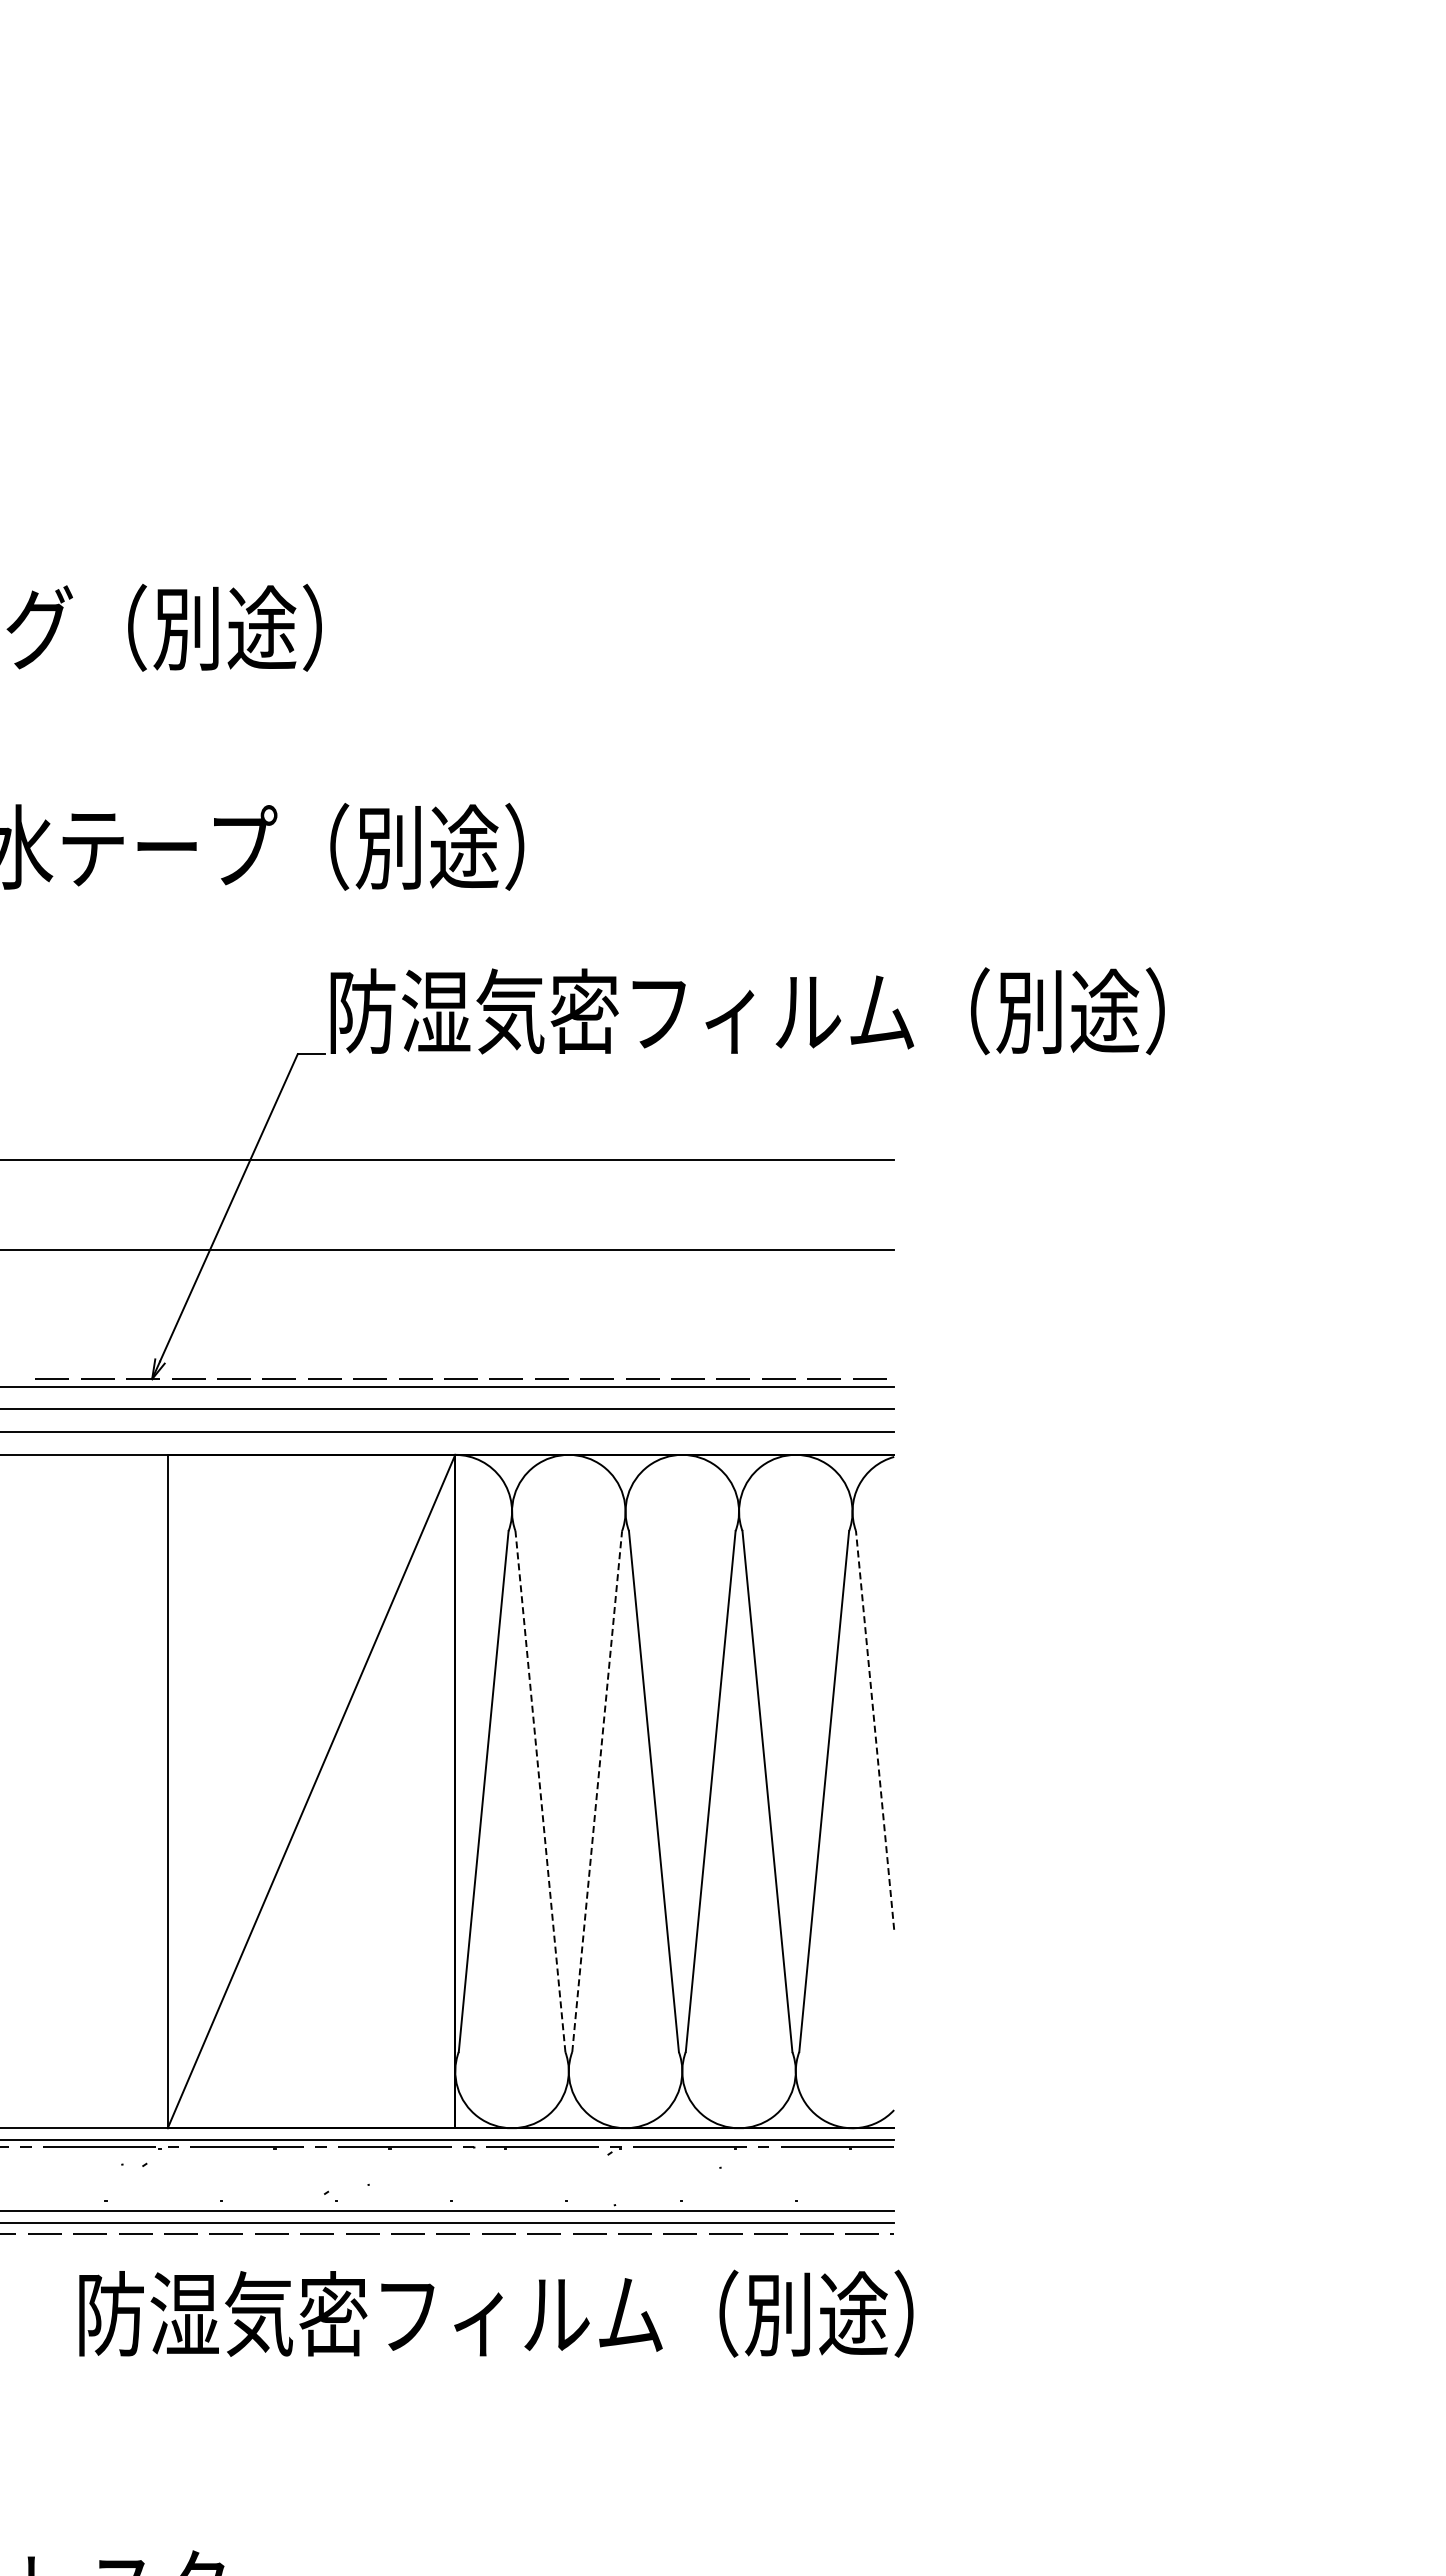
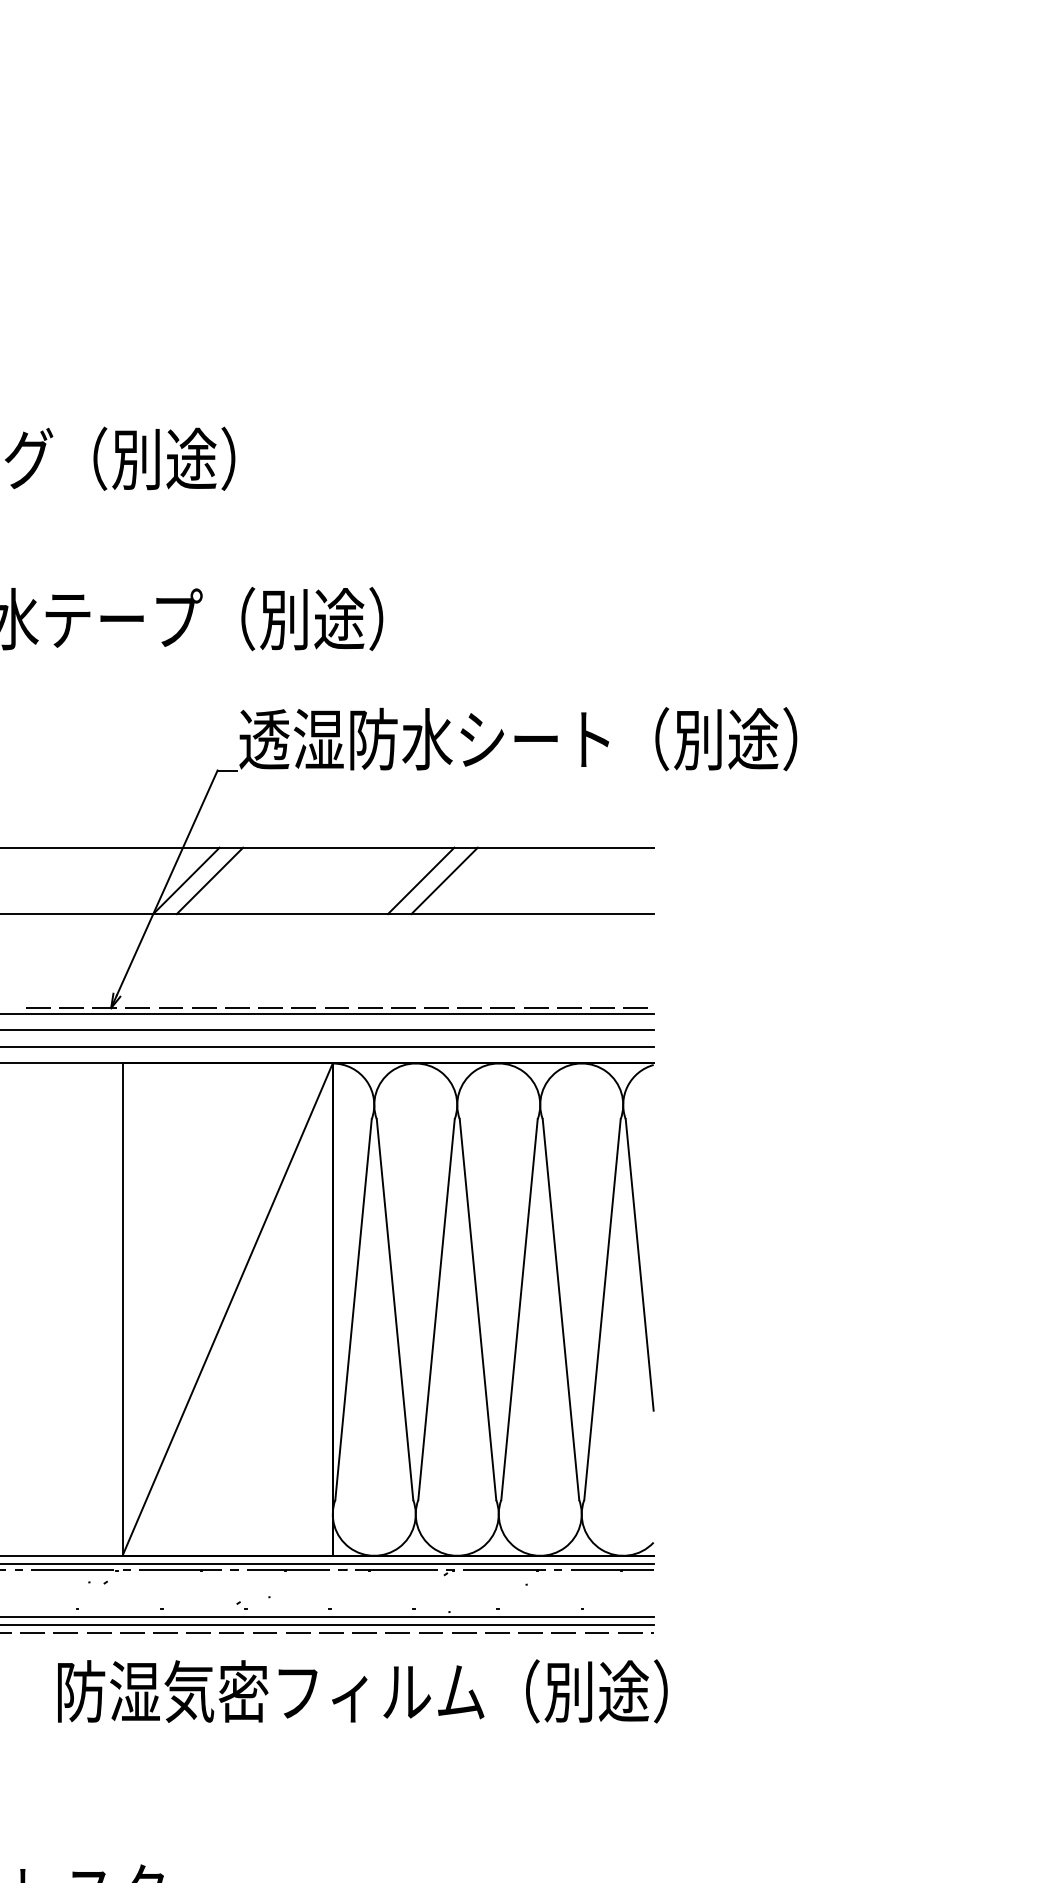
text: (745, 1011) -> (544, 739), 防湿気密フィルム（別途） -> 透湿防水シート（別途）
line: (254, 1204) -> (185, 880), added
line: (286, 1204) -> (209, 880), added
line: (575, 1204) -> (420, 880), added
line: (607, 1204) -> (444, 880), added
line: (875, 1729) -> (639, 1264), dashed -> solid
line: (540, 1791) -> (395, 1309), dashed -> solid
line: (597, 1791) -> (436, 1309), dashed -> solid

